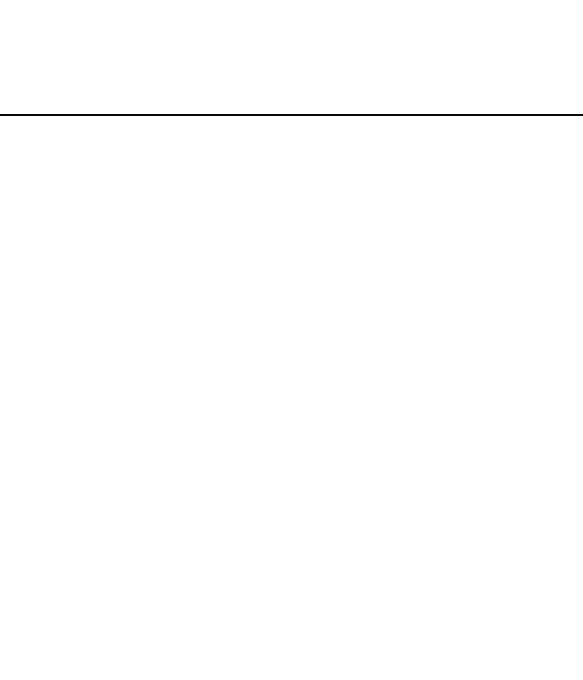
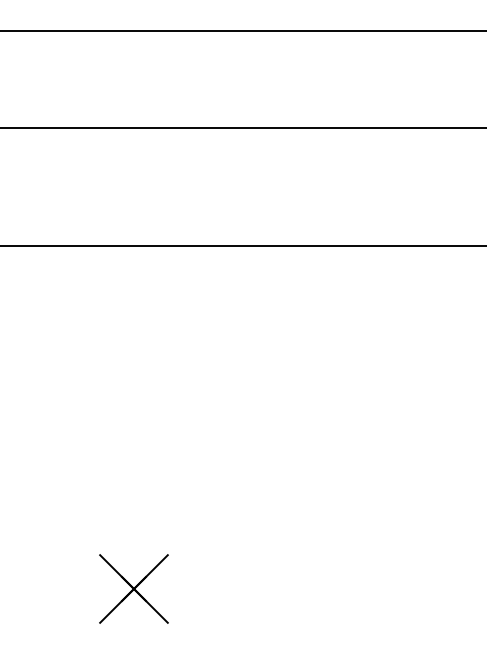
part: (165, 574) -> (133, 588), added

